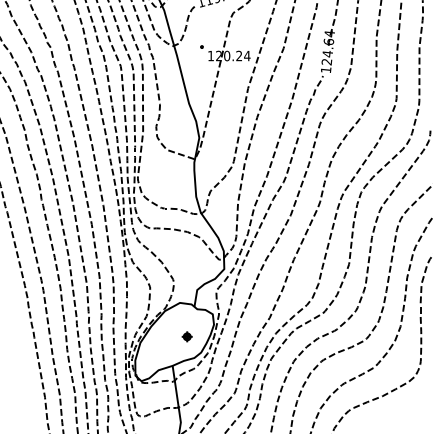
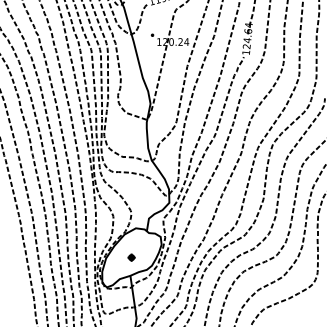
part: (186, 336) -> (131, 257), moved

